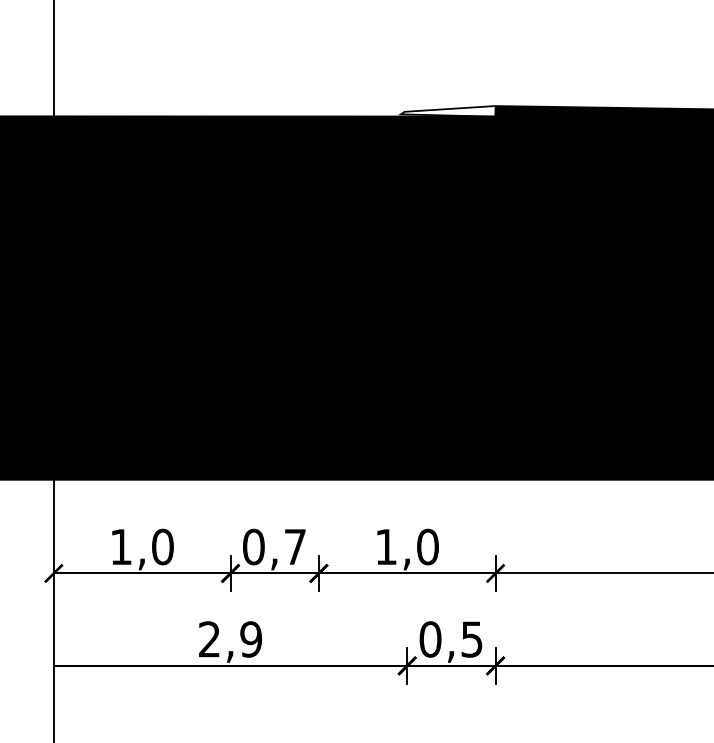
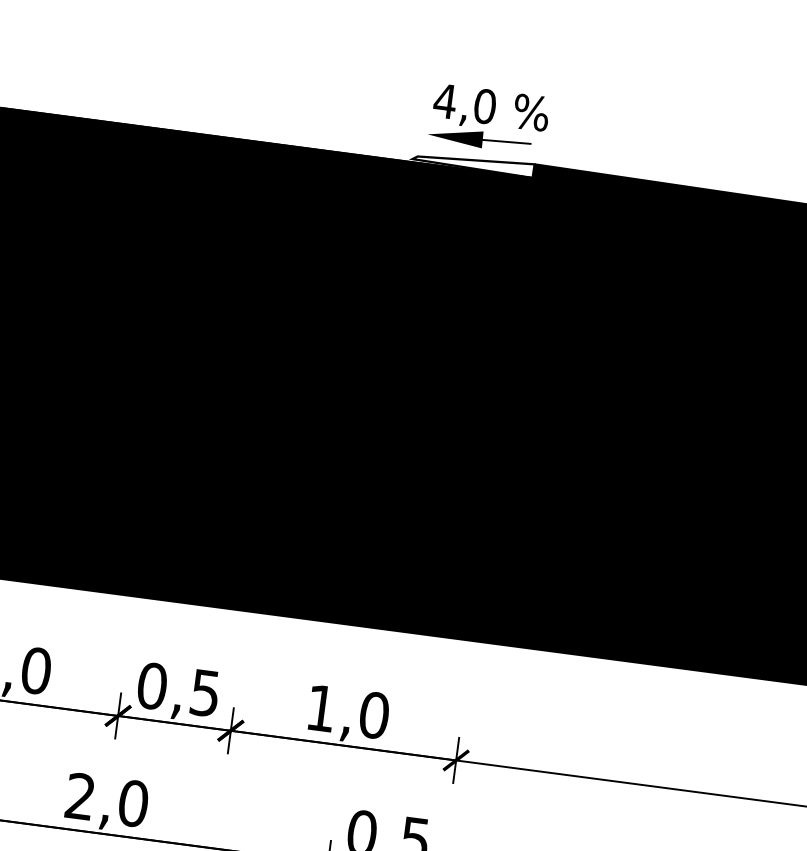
part: (455, 75) -> (488, 118), added
text: (295, 547) -> (205, 693), 0,7 -> 0,5
text: (251, 639) -> (133, 803), 2,9 -> 2,0

